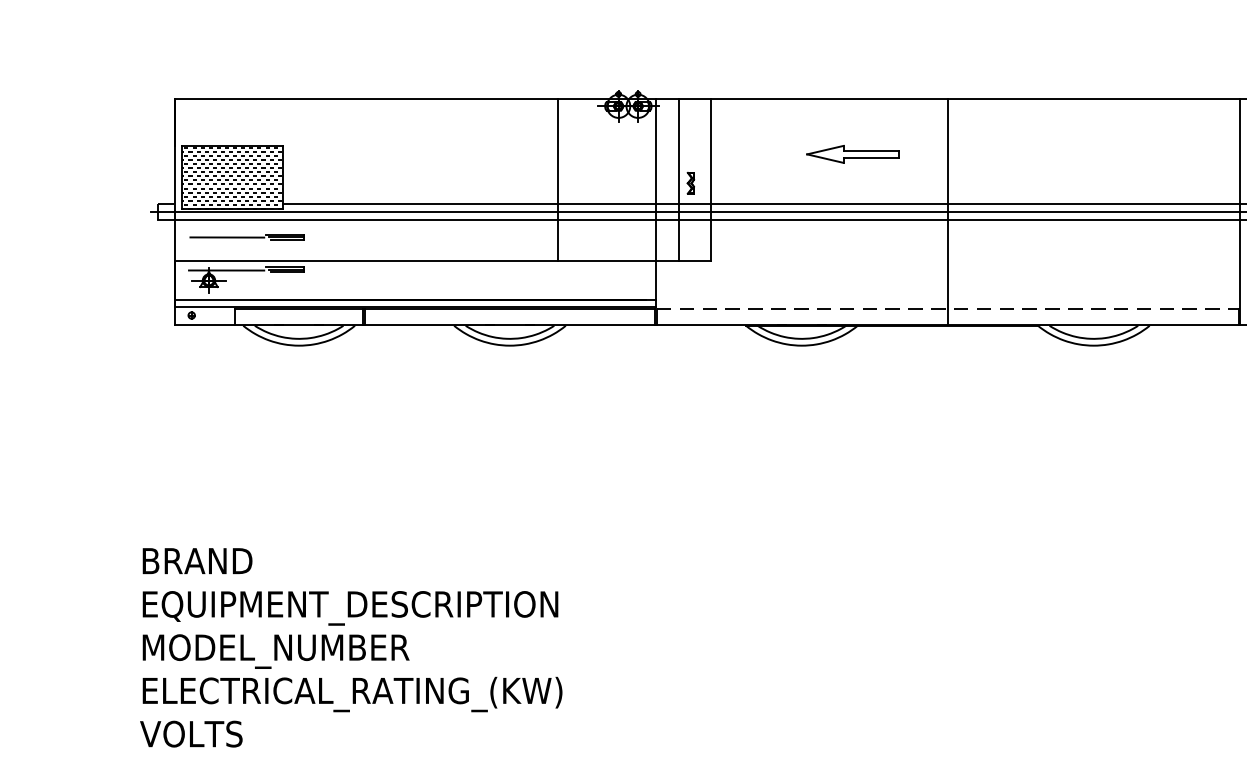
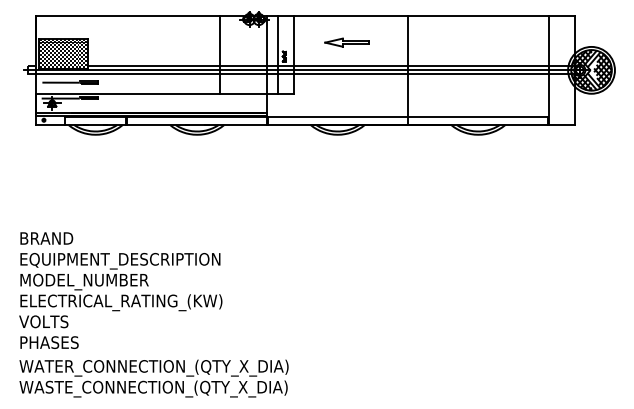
part: (851, 154) -> (346, 42), moved
line: (948, 307) -> (408, 116), dashed -> solid

